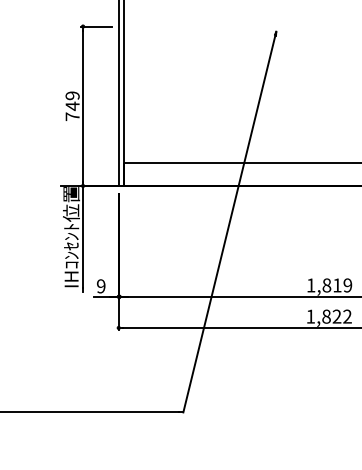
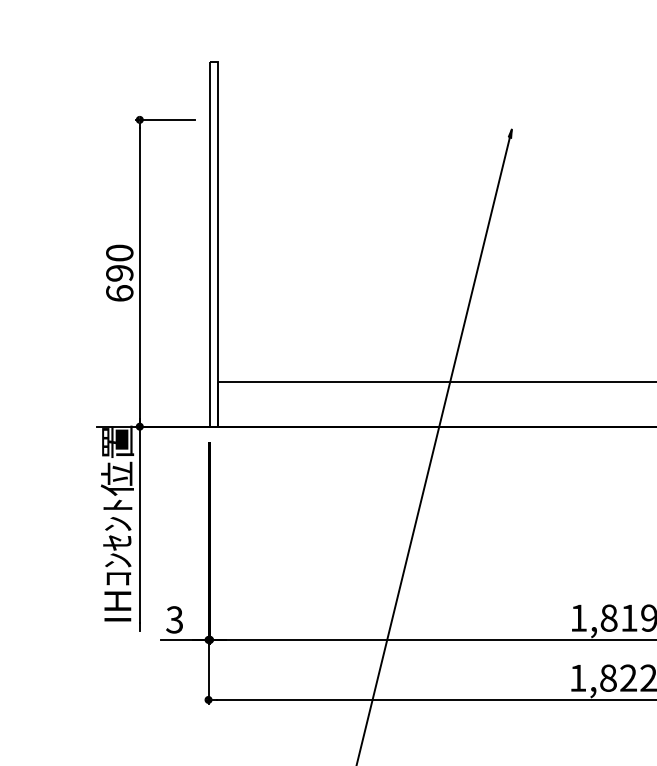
text: (72, 105) -> (119, 271), 749 -> 690
text: (100, 286) -> (173, 620), 9 -> 3

